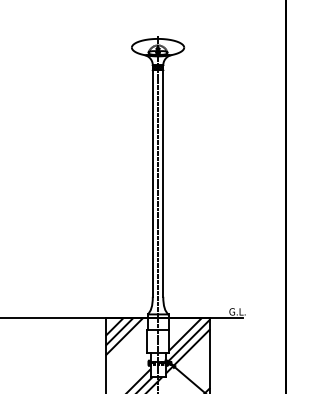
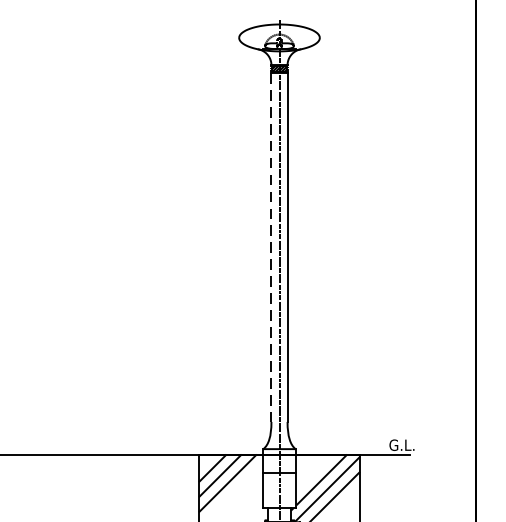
line: (152, 184) -> (270, 248), solid -> dashed

